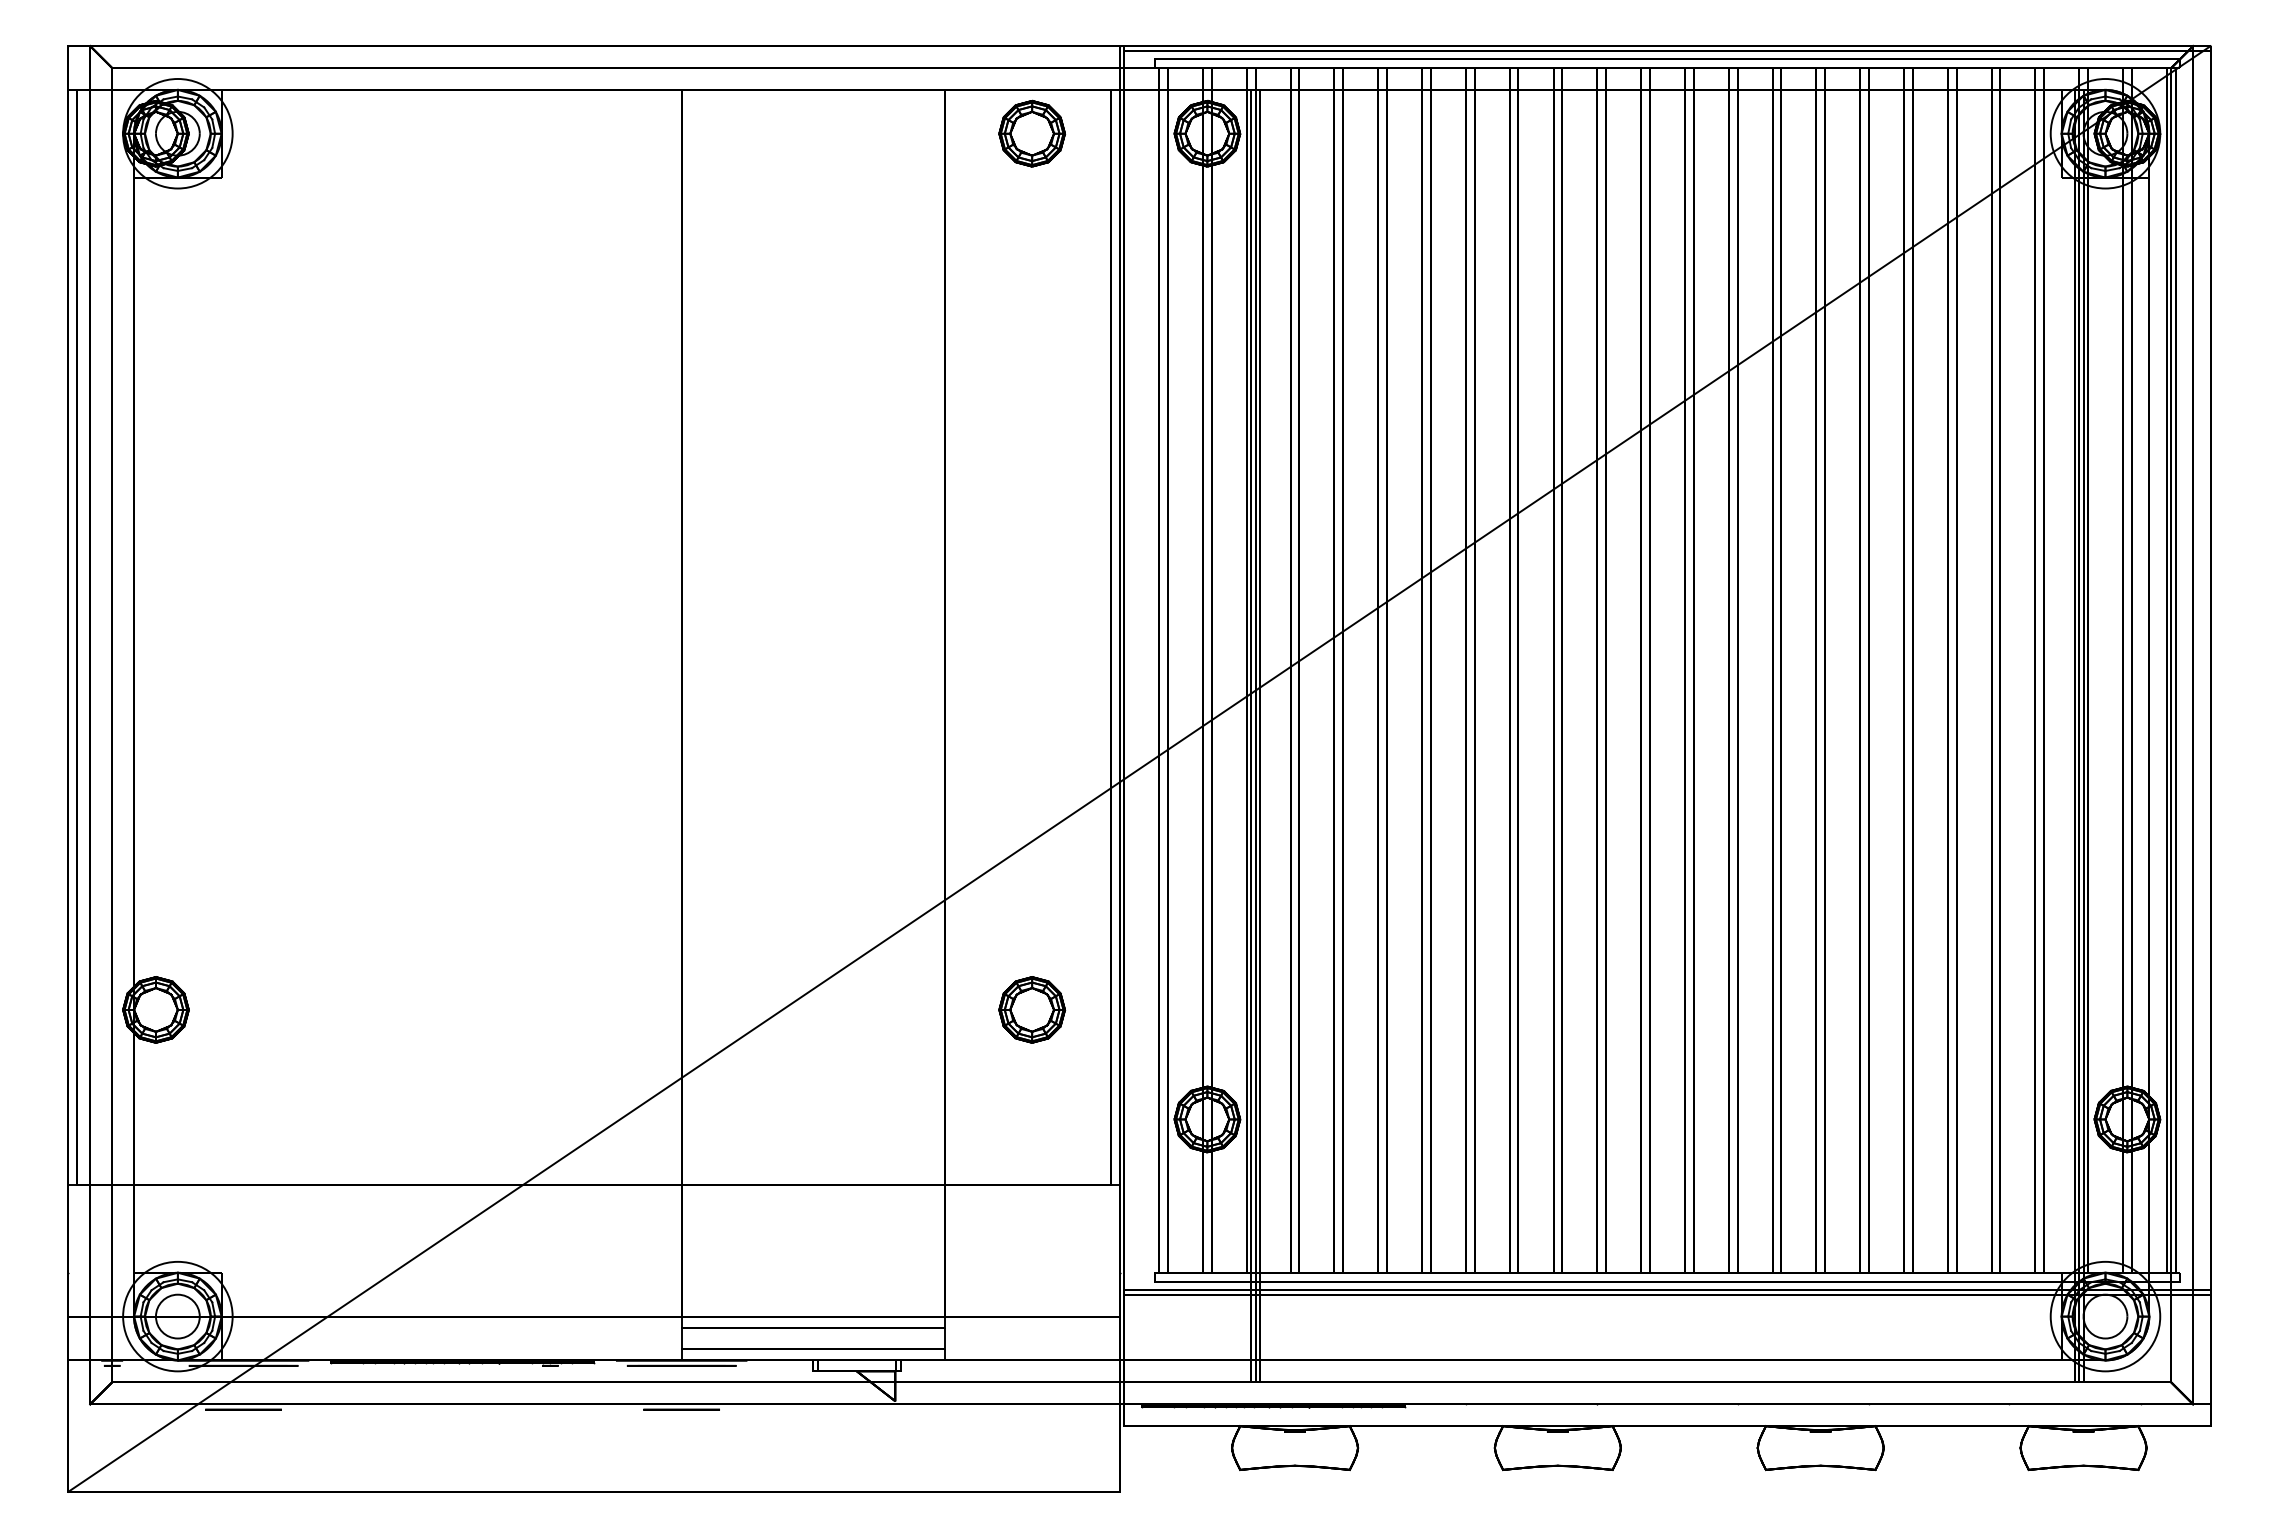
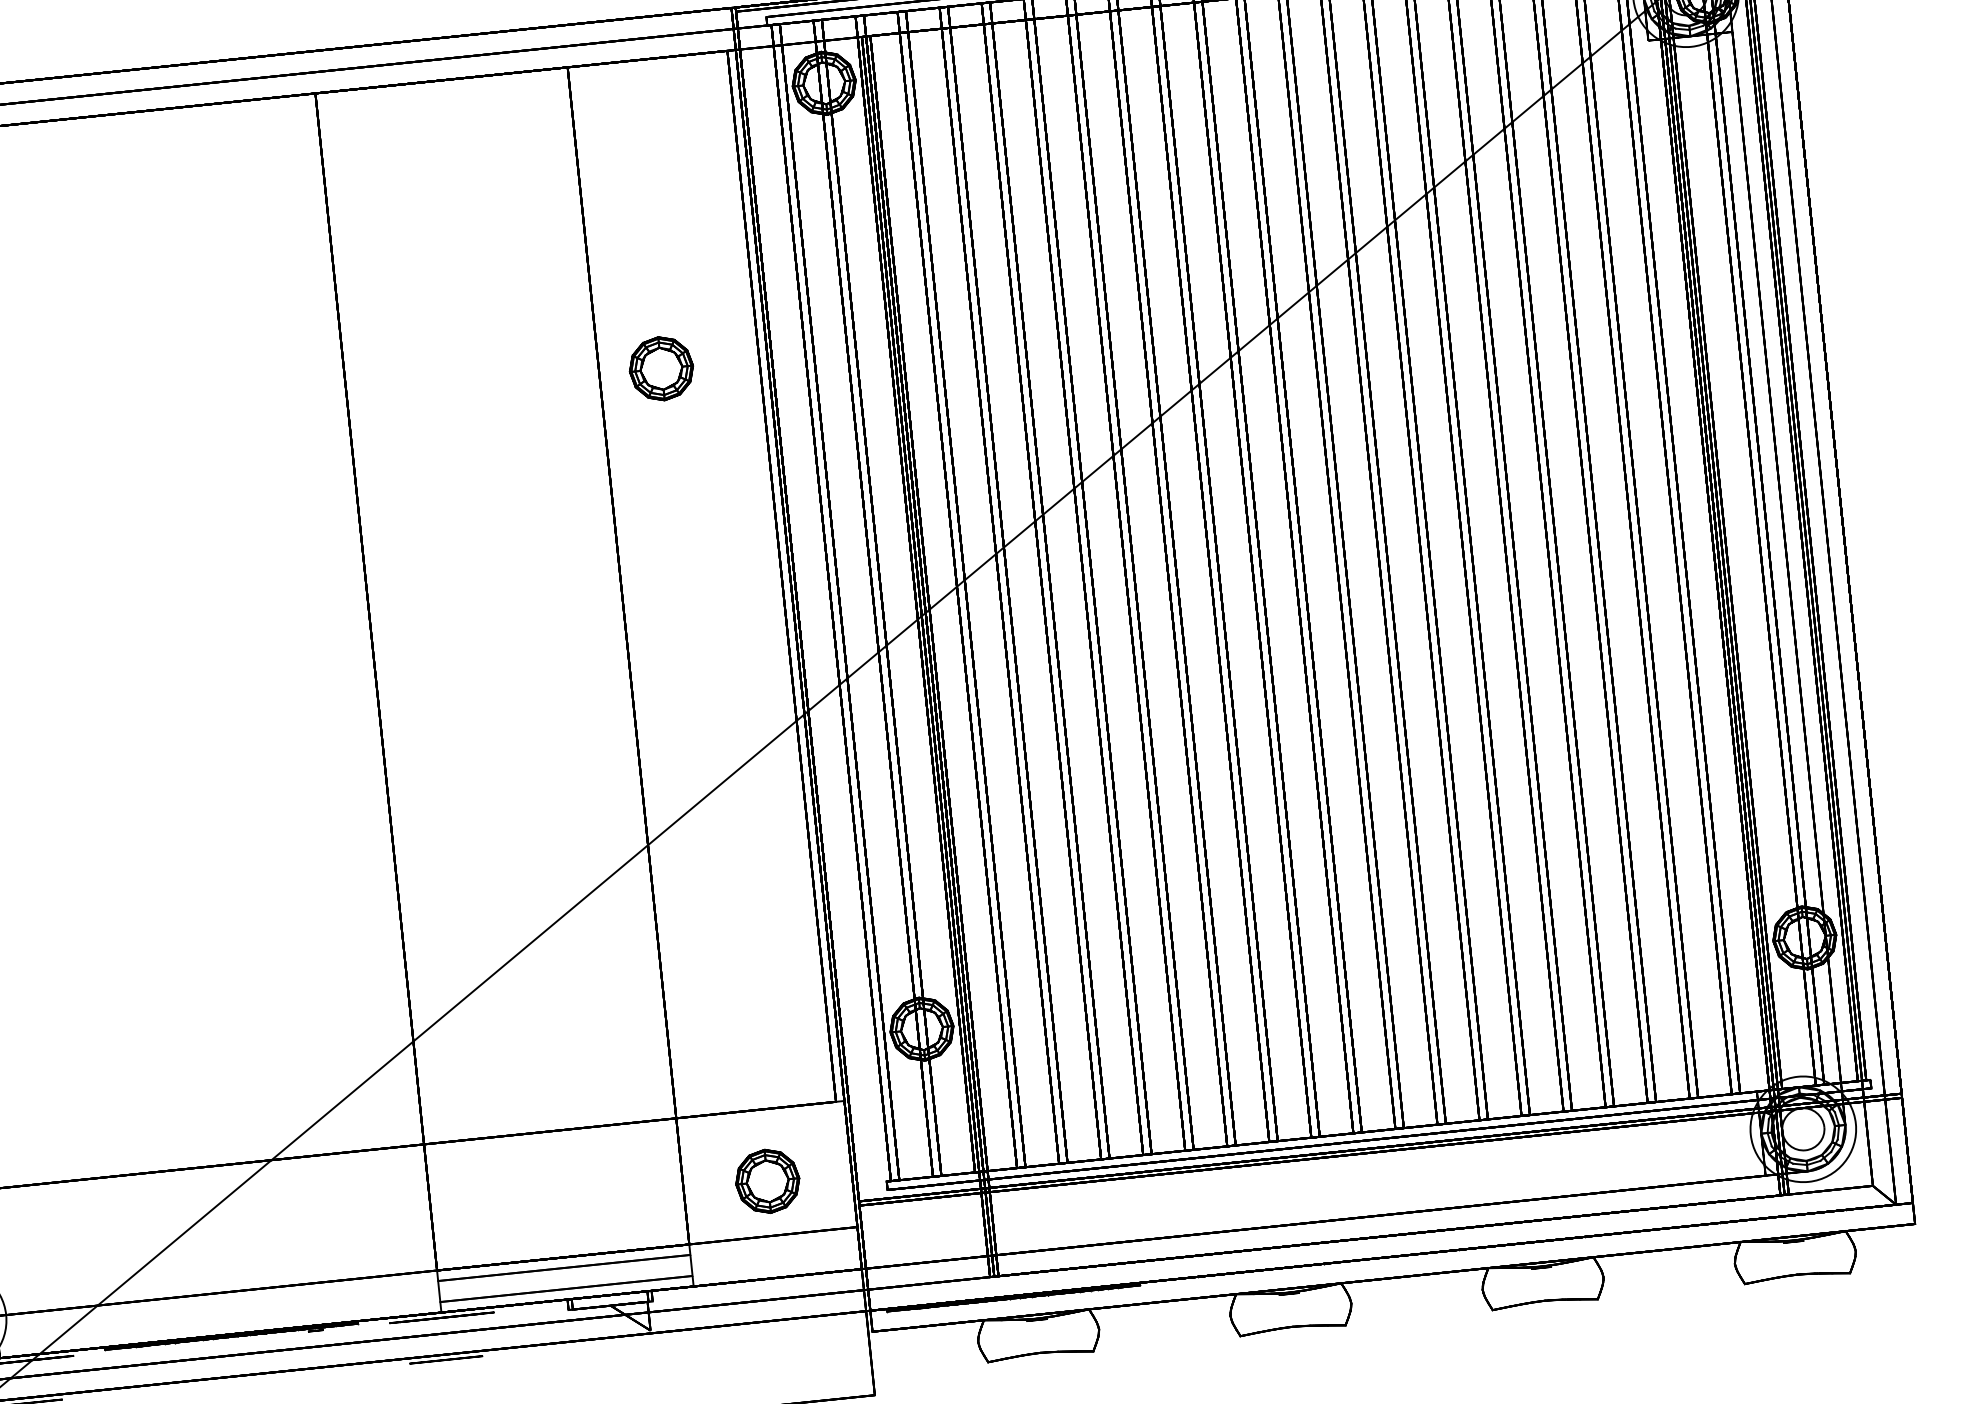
part: (1032, 133) -> (661, 368), moved
part: (1032, 1009) -> (768, 1180), moved

